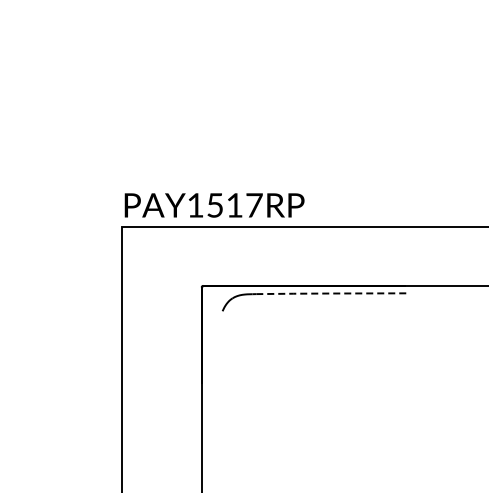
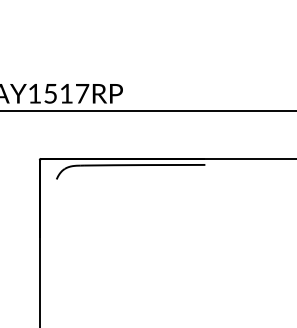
line: (330, 293) -> (144, 165), dashed -> solid

